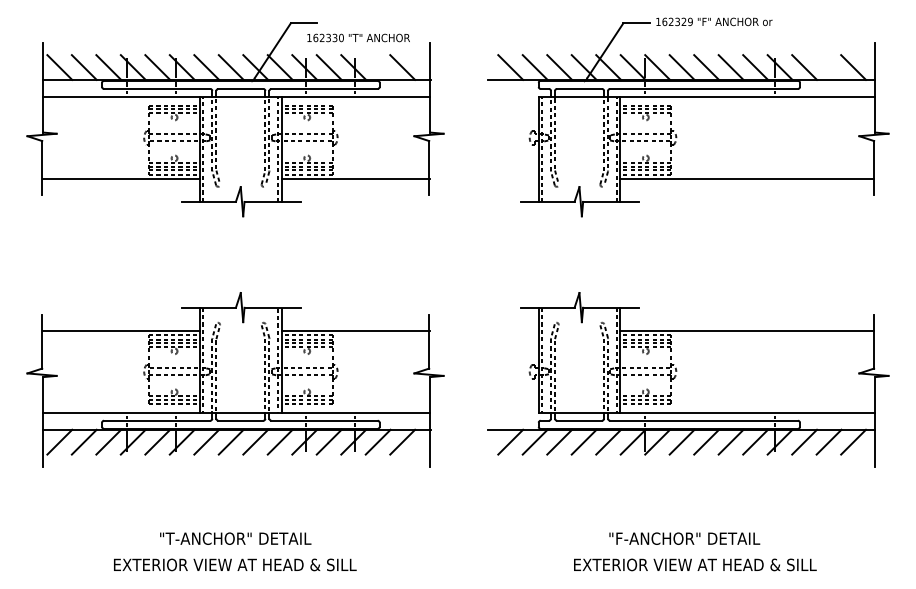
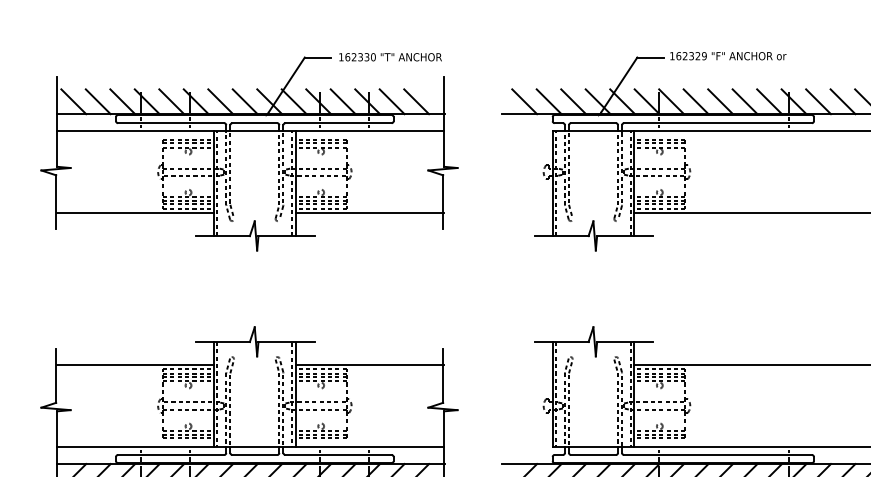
text: (358, 37) -> (390, 56), moved
line: (377, 67) -> (391, 101), added
line: (828, 67) -> (842, 101), added

